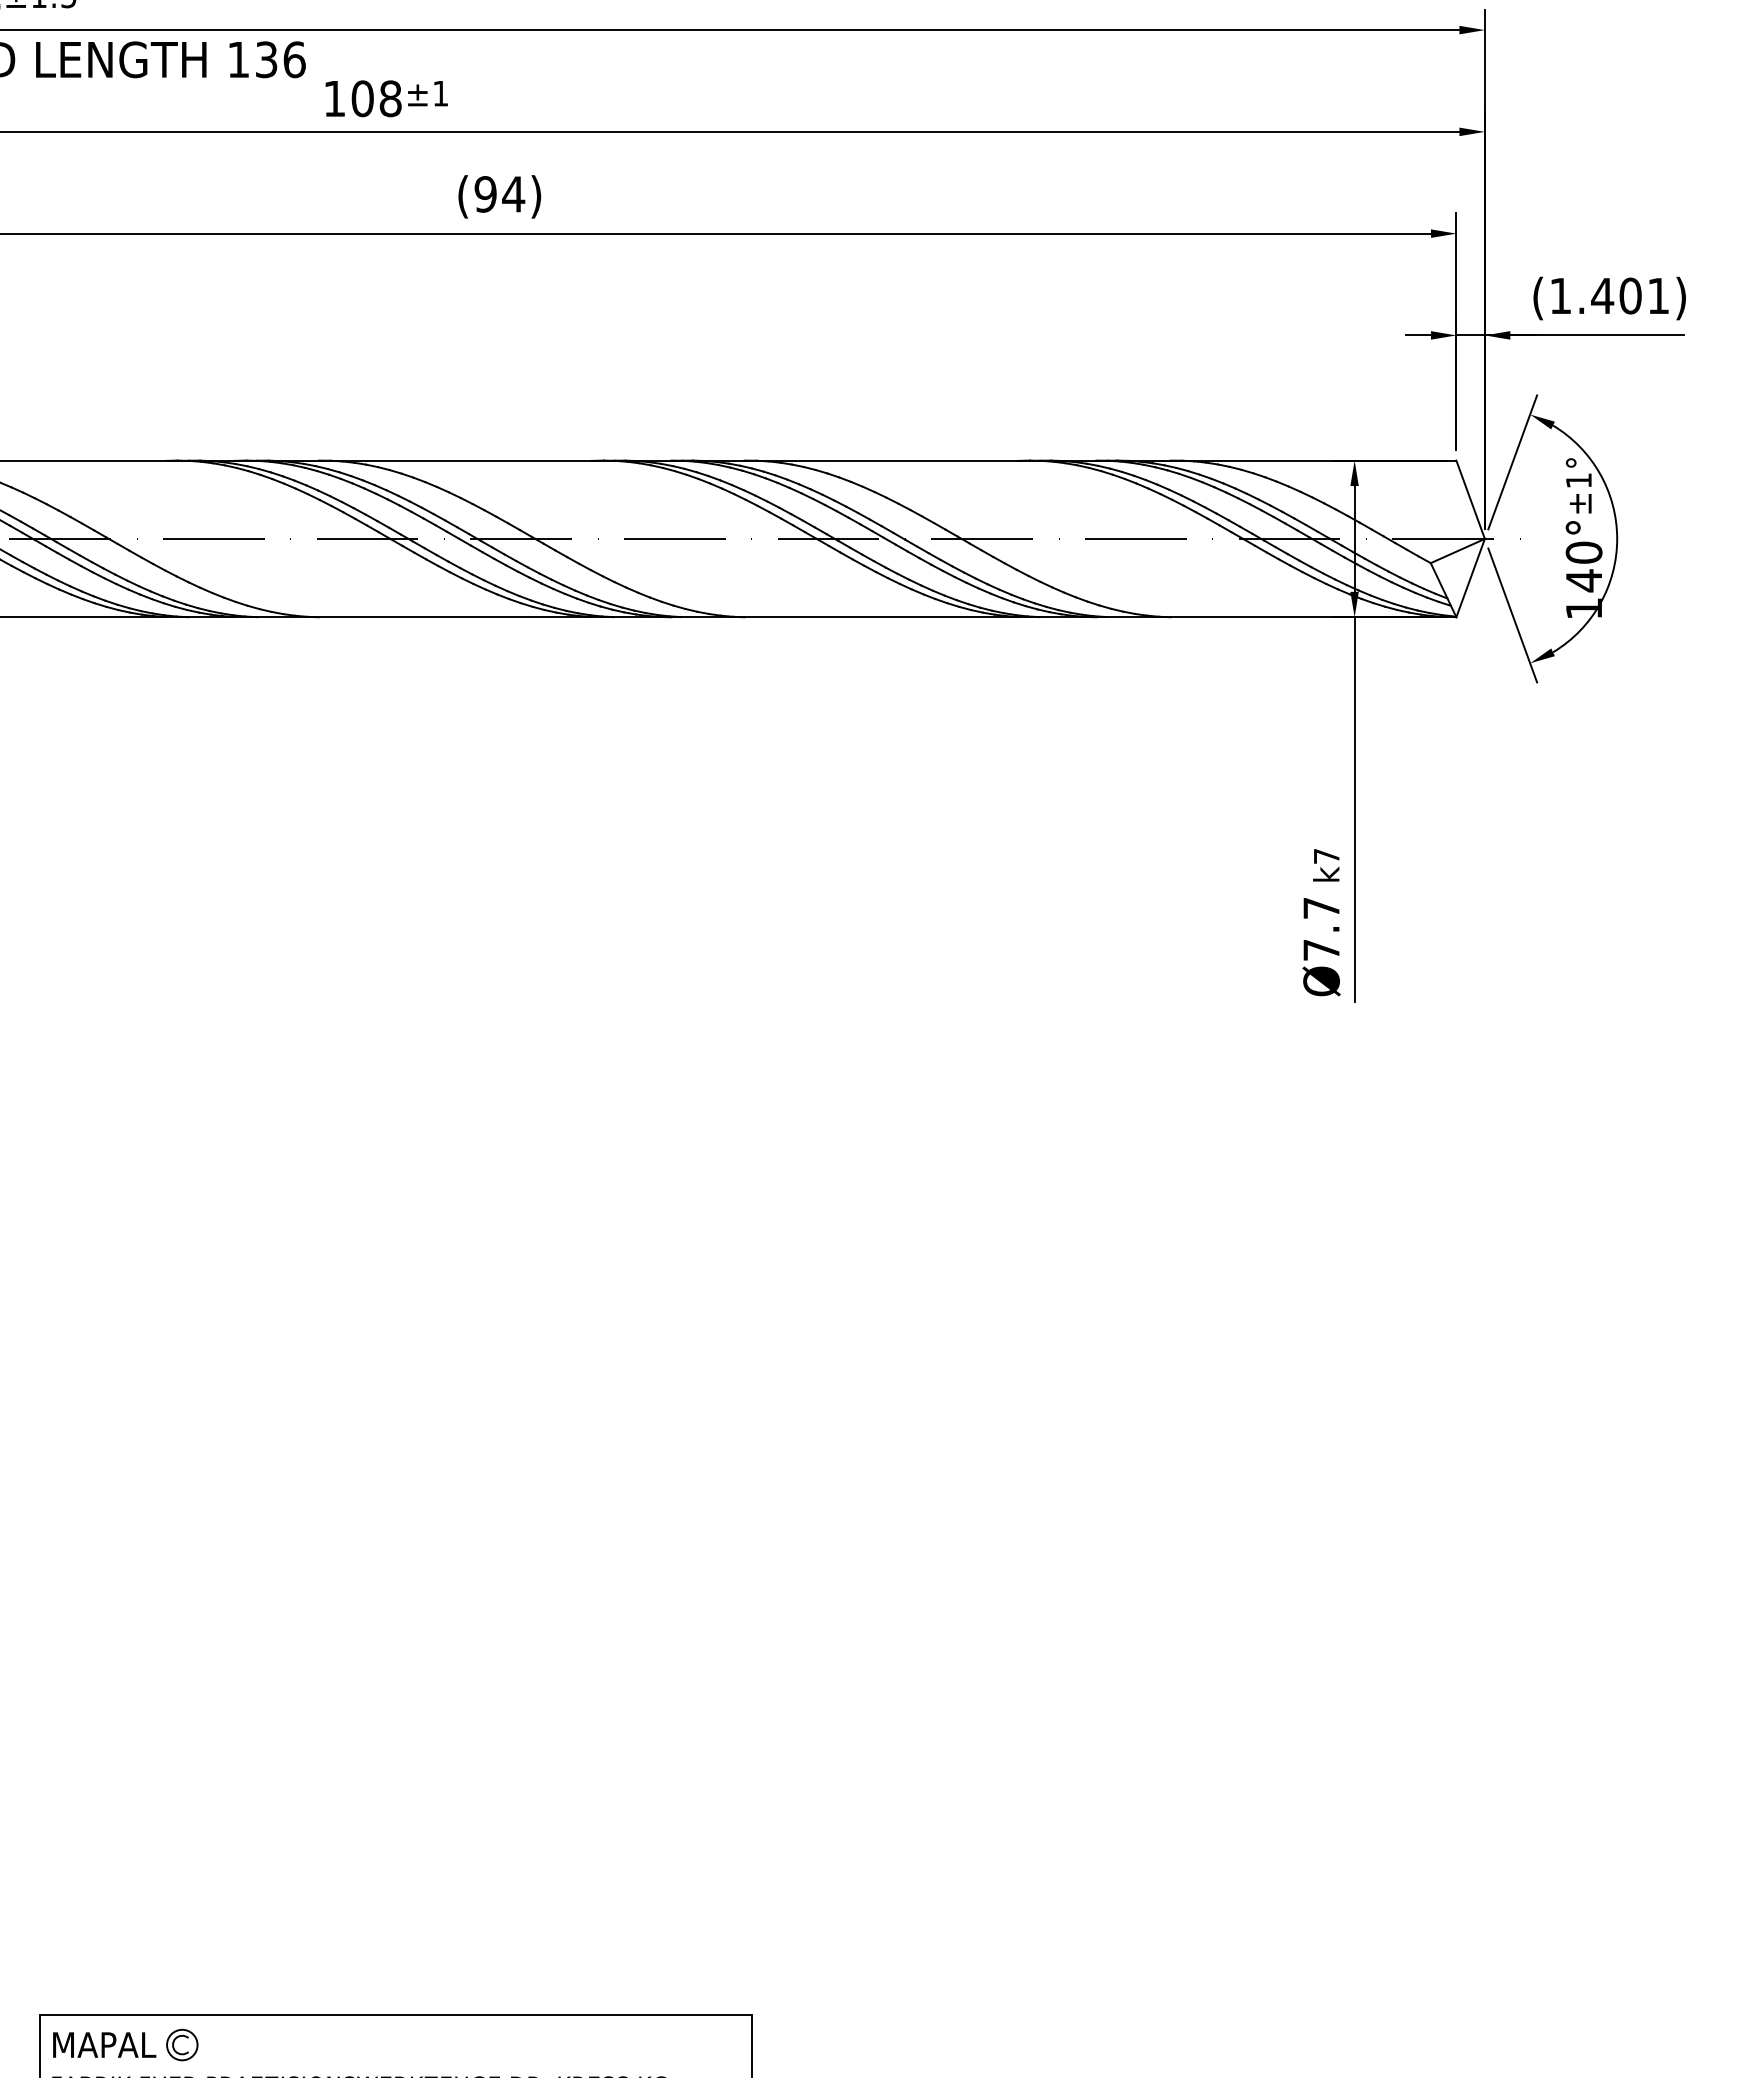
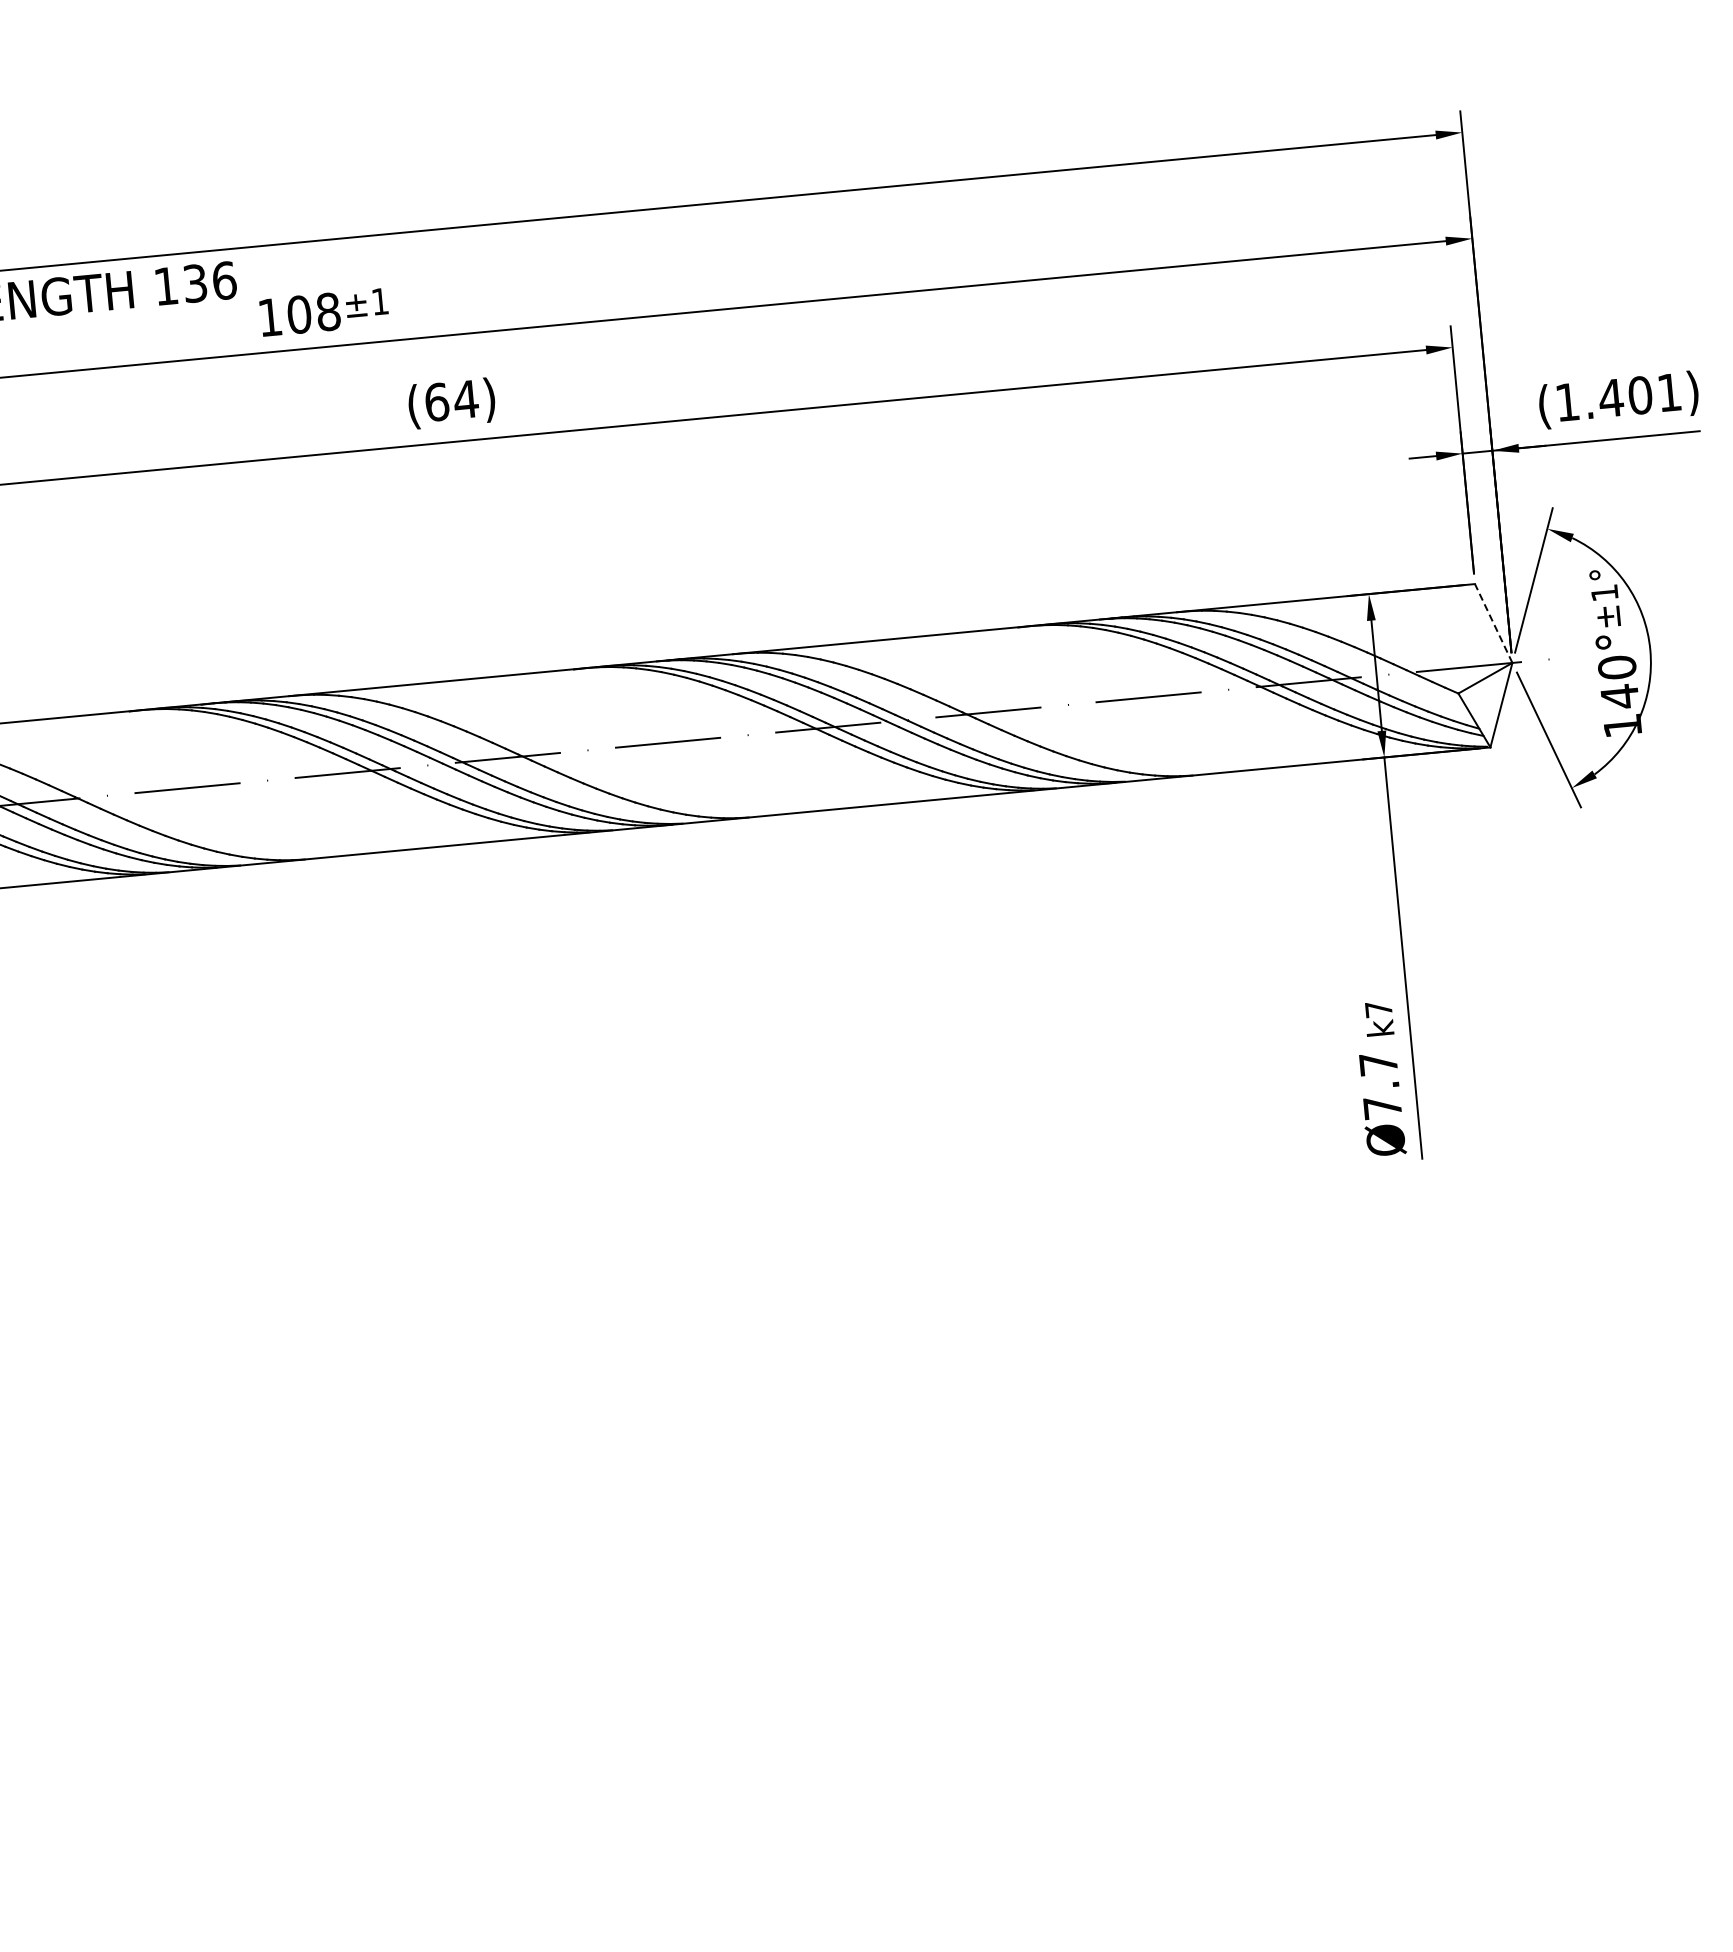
text: (485, 194) -> (436, 402), (94) -> (64)
line: (1470, 499) -> (1493, 623), solid -> dashed

